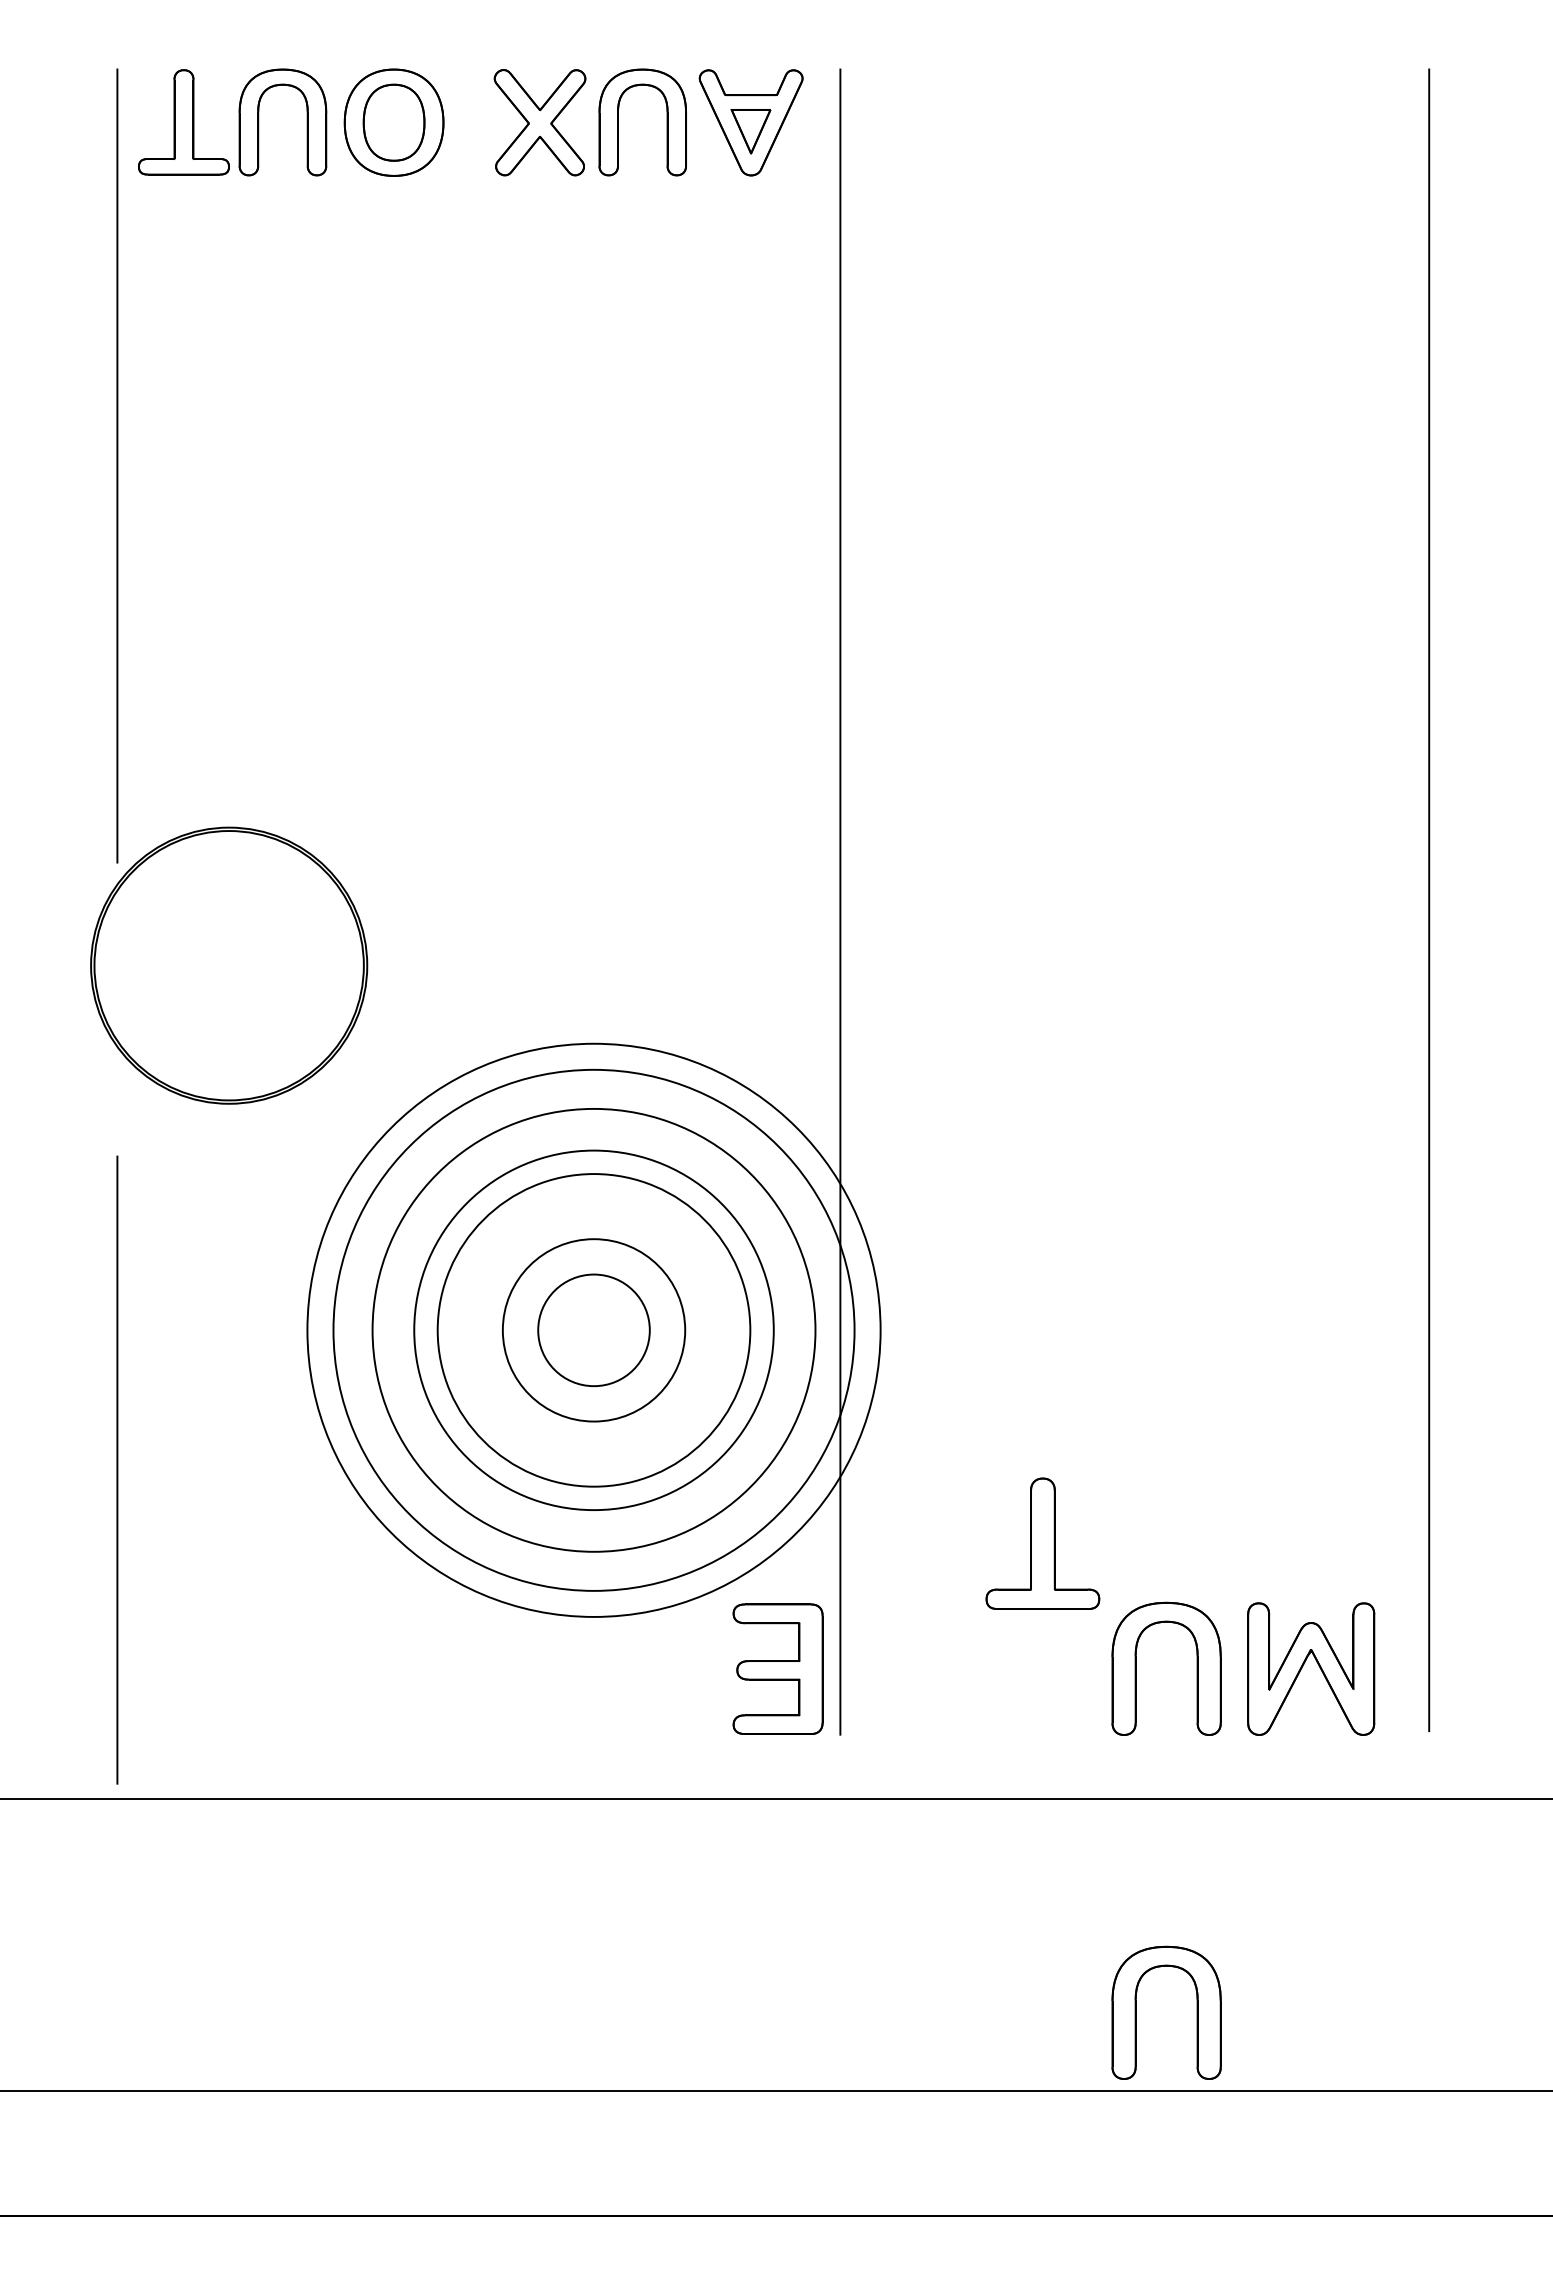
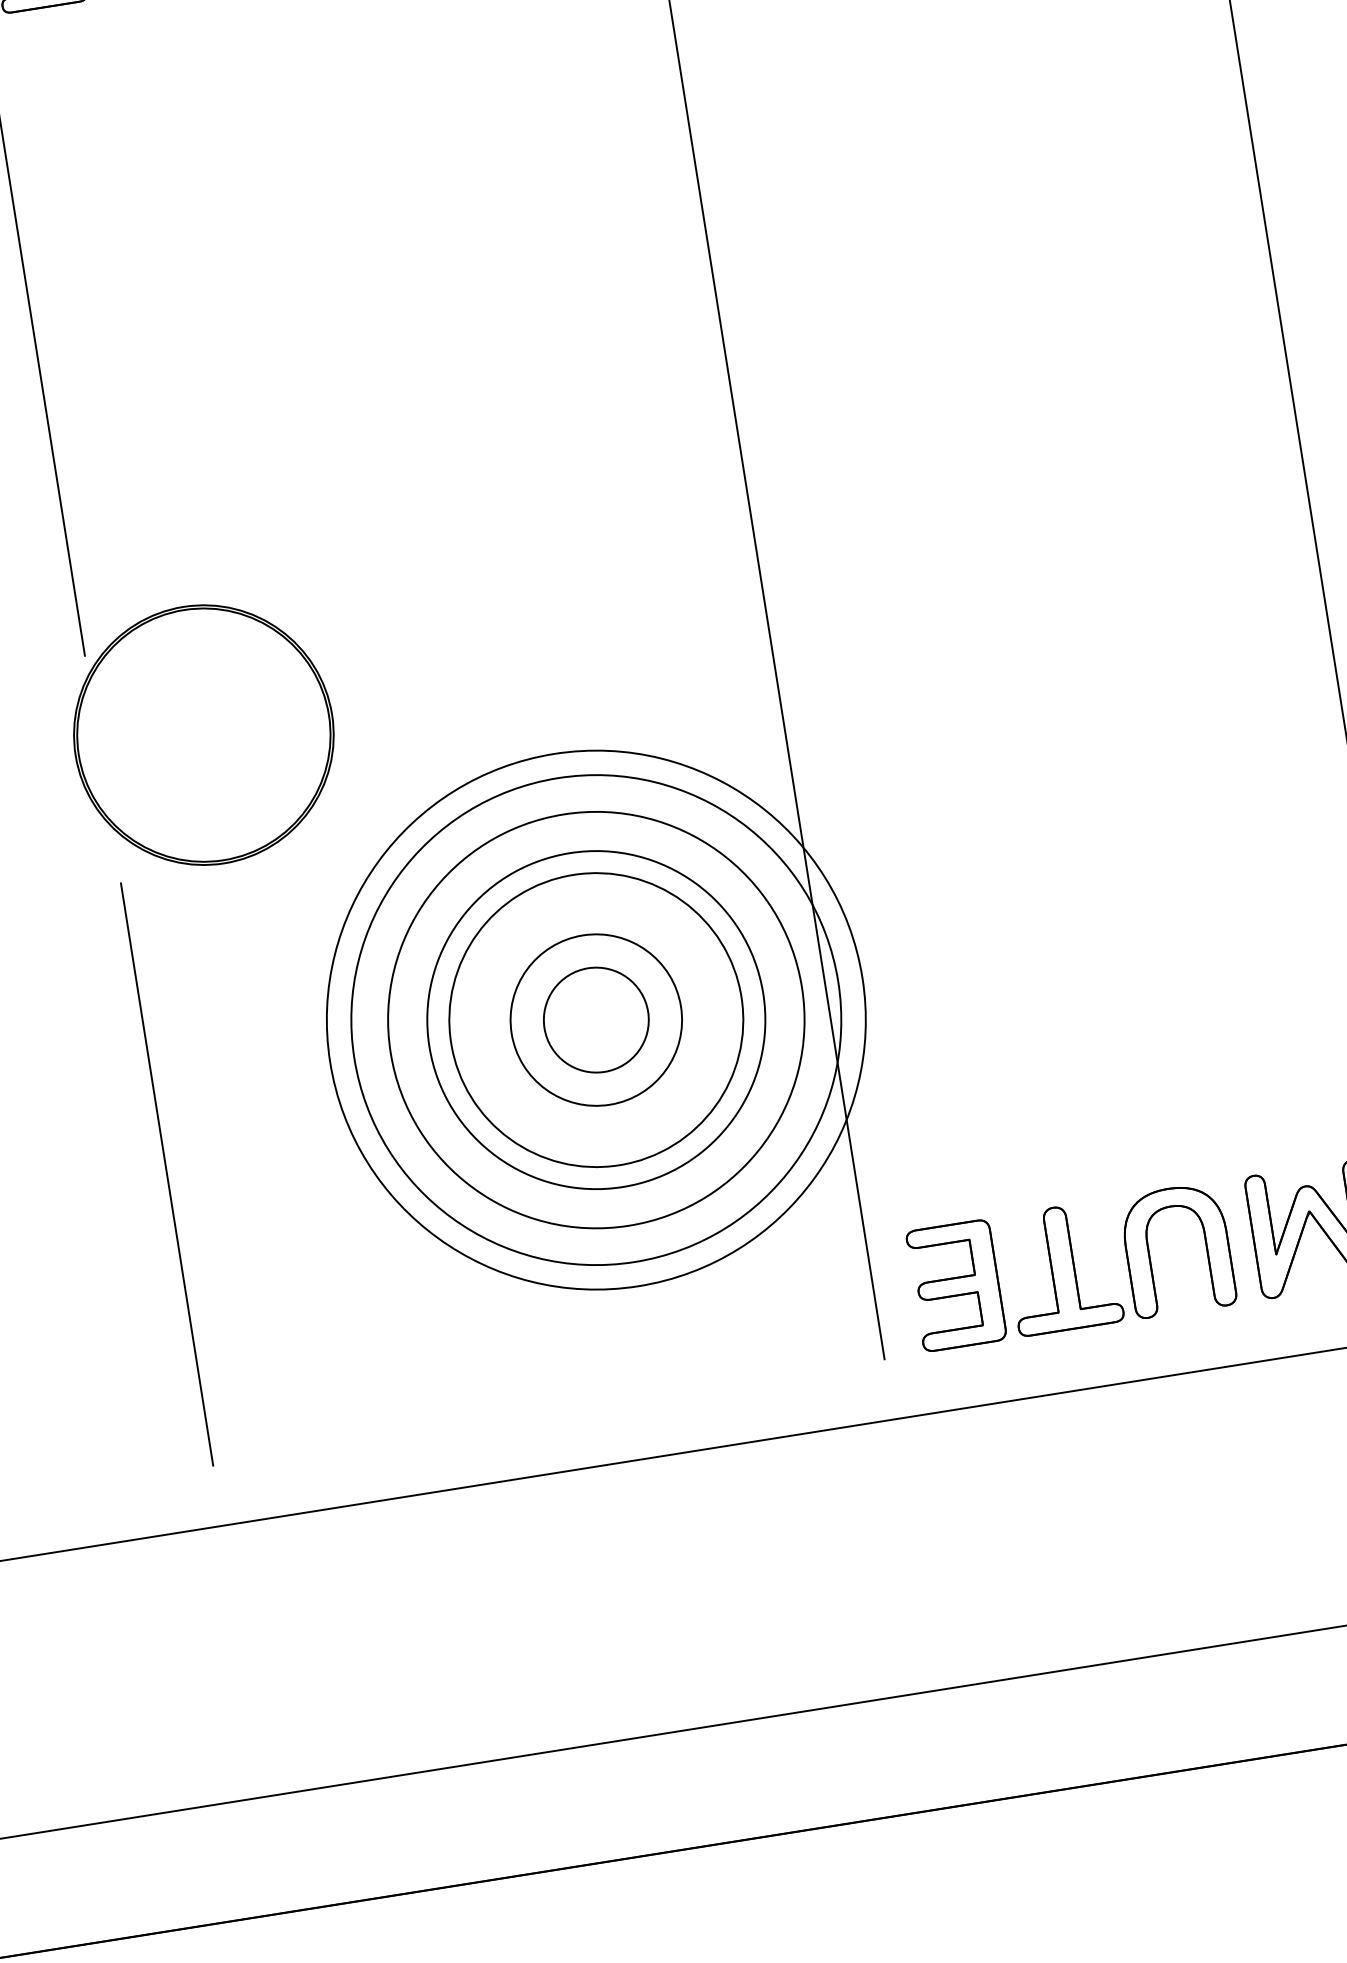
line: (117, 1469) -> (167, 1173), moved
part: (1042, 1543) -> (1062, 1268), moved
part: (777, 1668) -> (955, 1285), moved
part: (1136, 2012) -> (1200, 1573), removed

